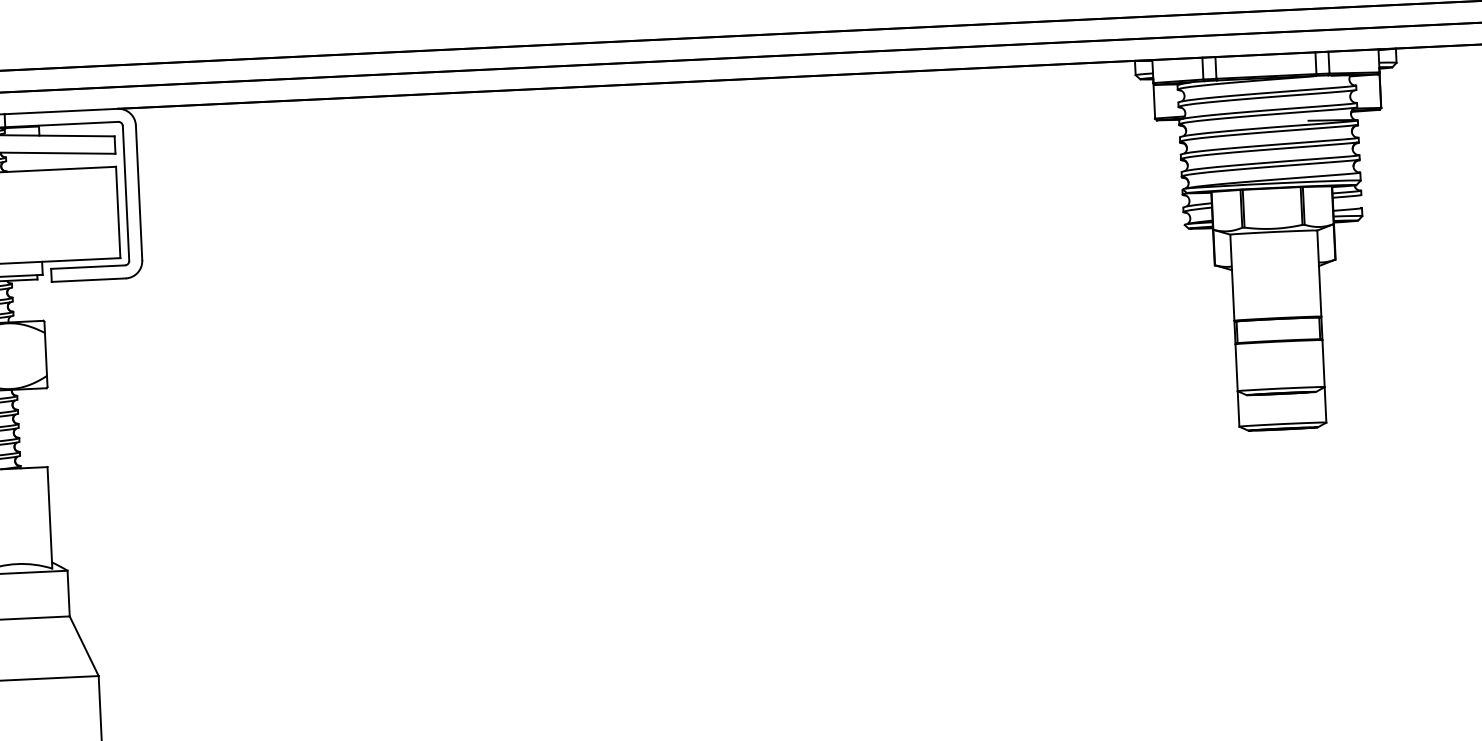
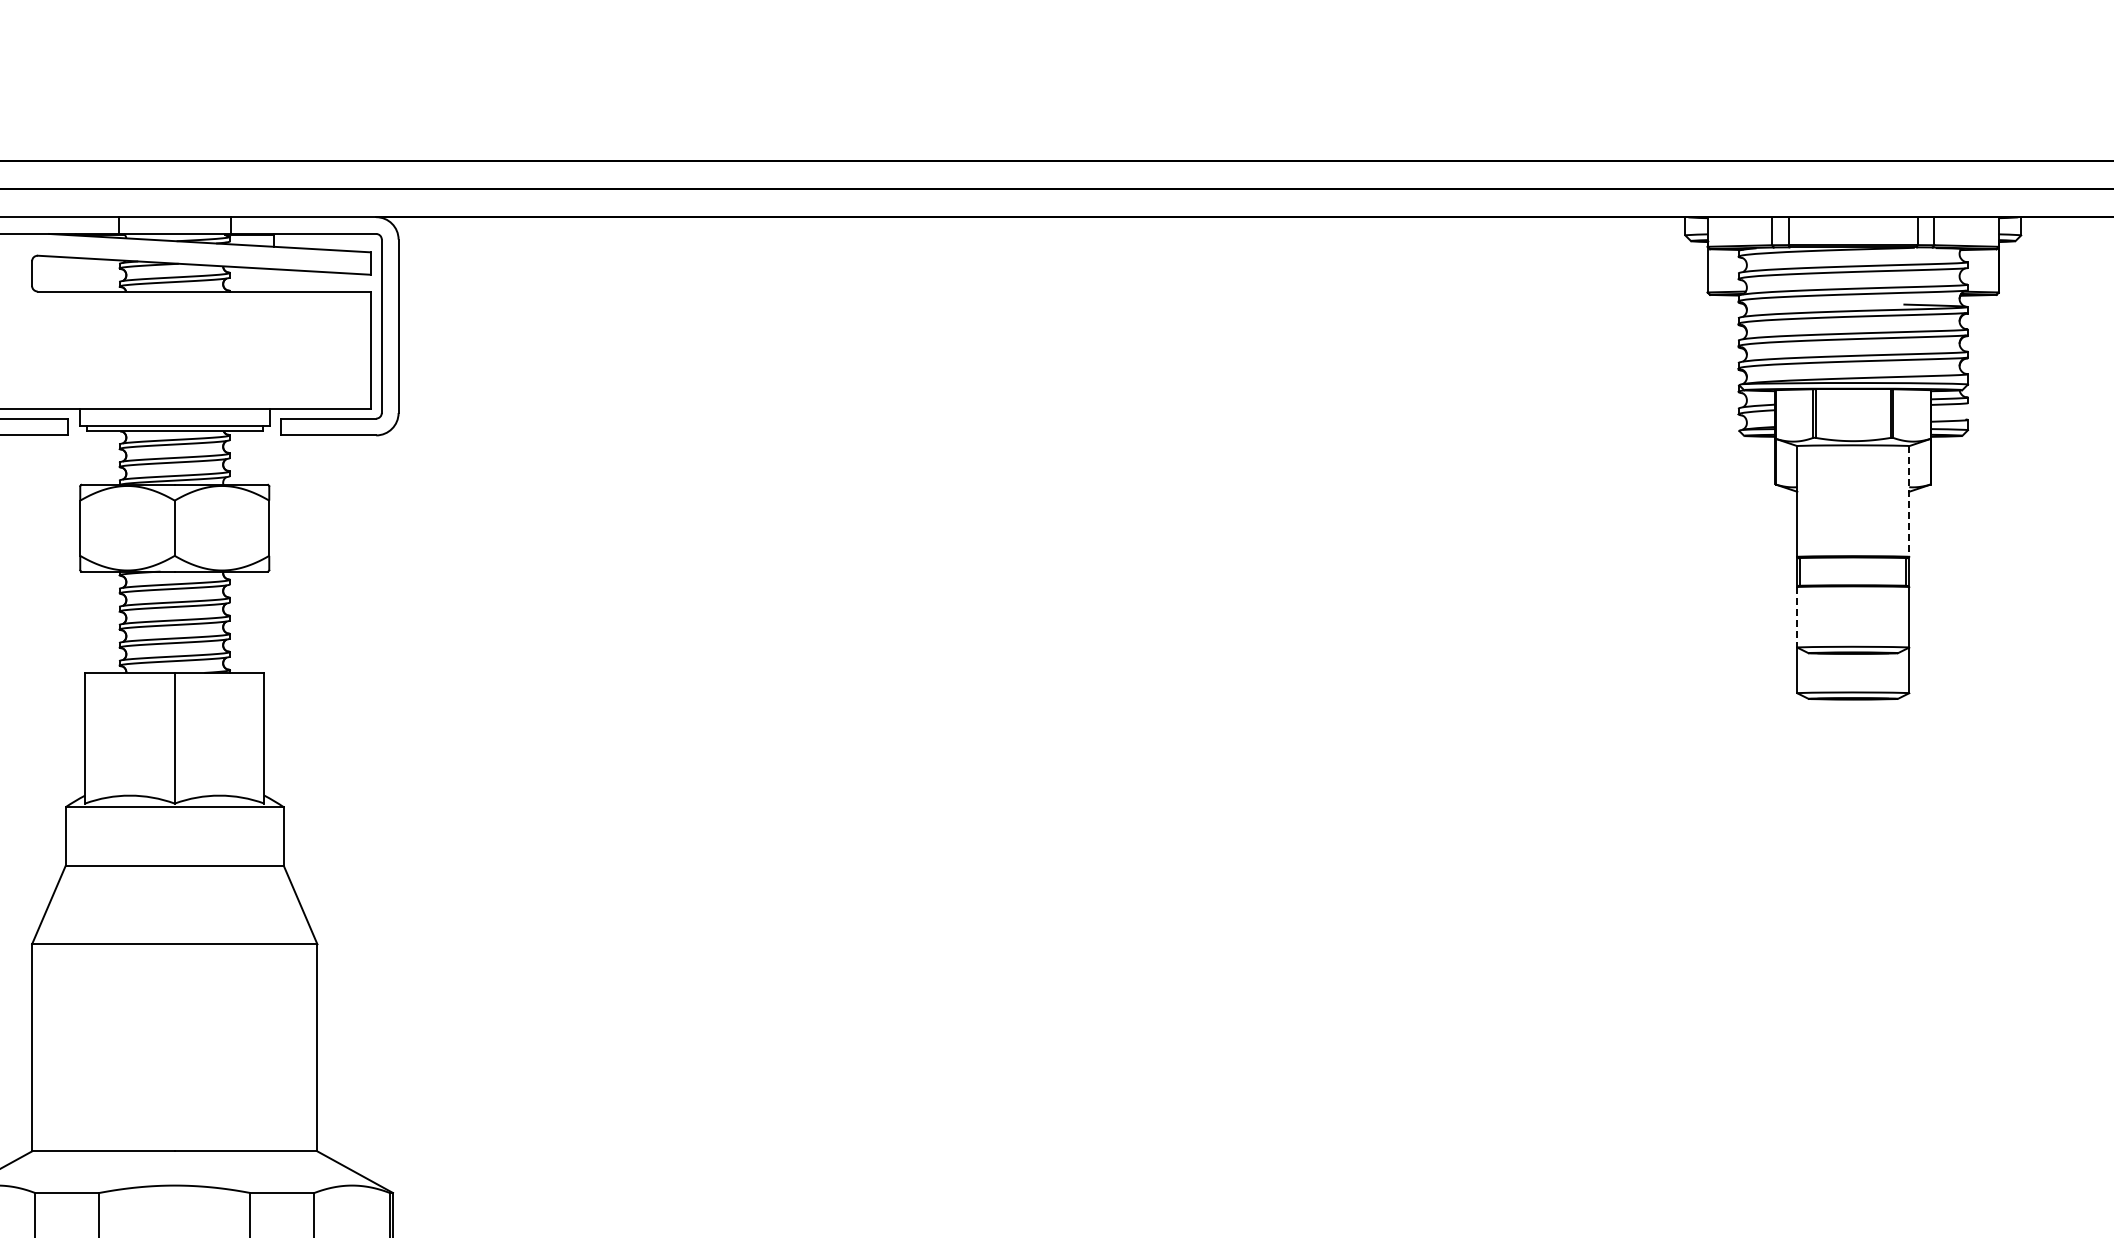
line: (1319, 274) -> (1909, 502), solid -> dashed
line: (1236, 367) -> (1797, 617), solid -> dashed

